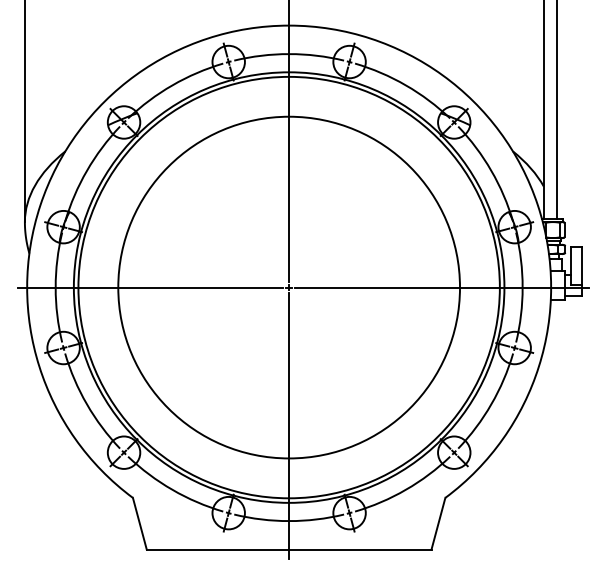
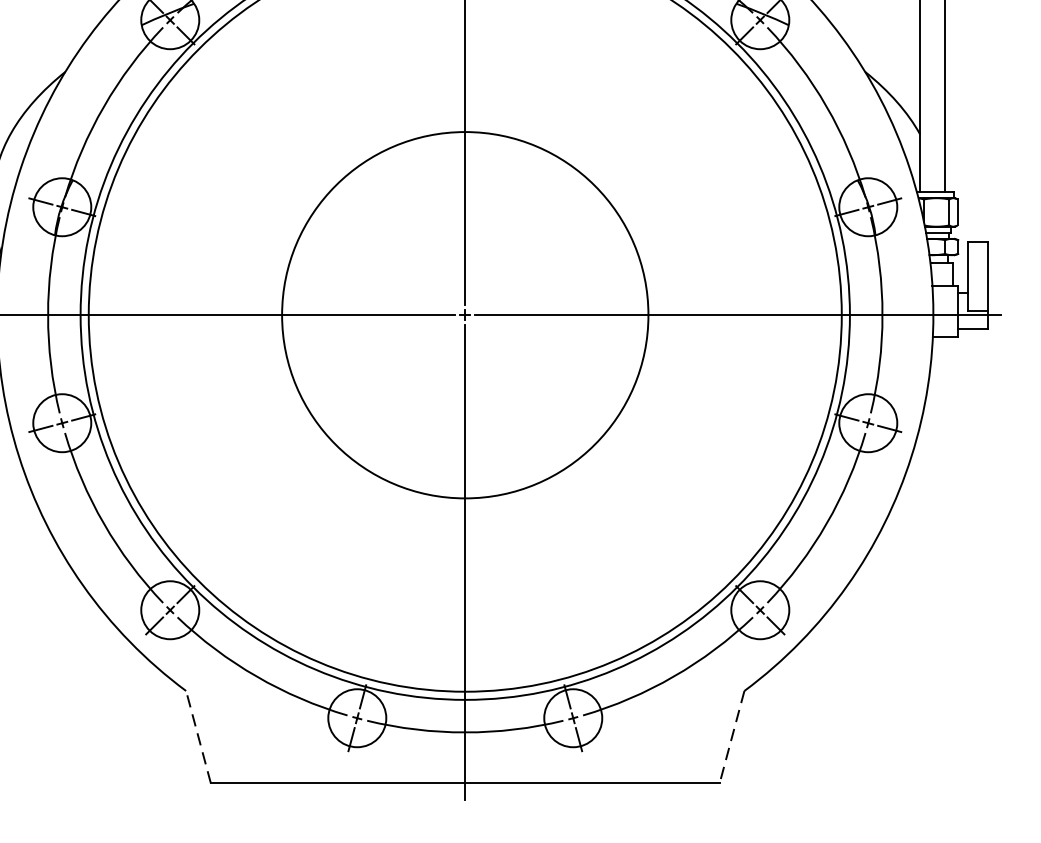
circle: (289, 287) -> (465, 315), size x0.6
line: (139, 523) -> (197, 736), solid -> dashed
line: (438, 523) -> (732, 736), solid -> dashed

